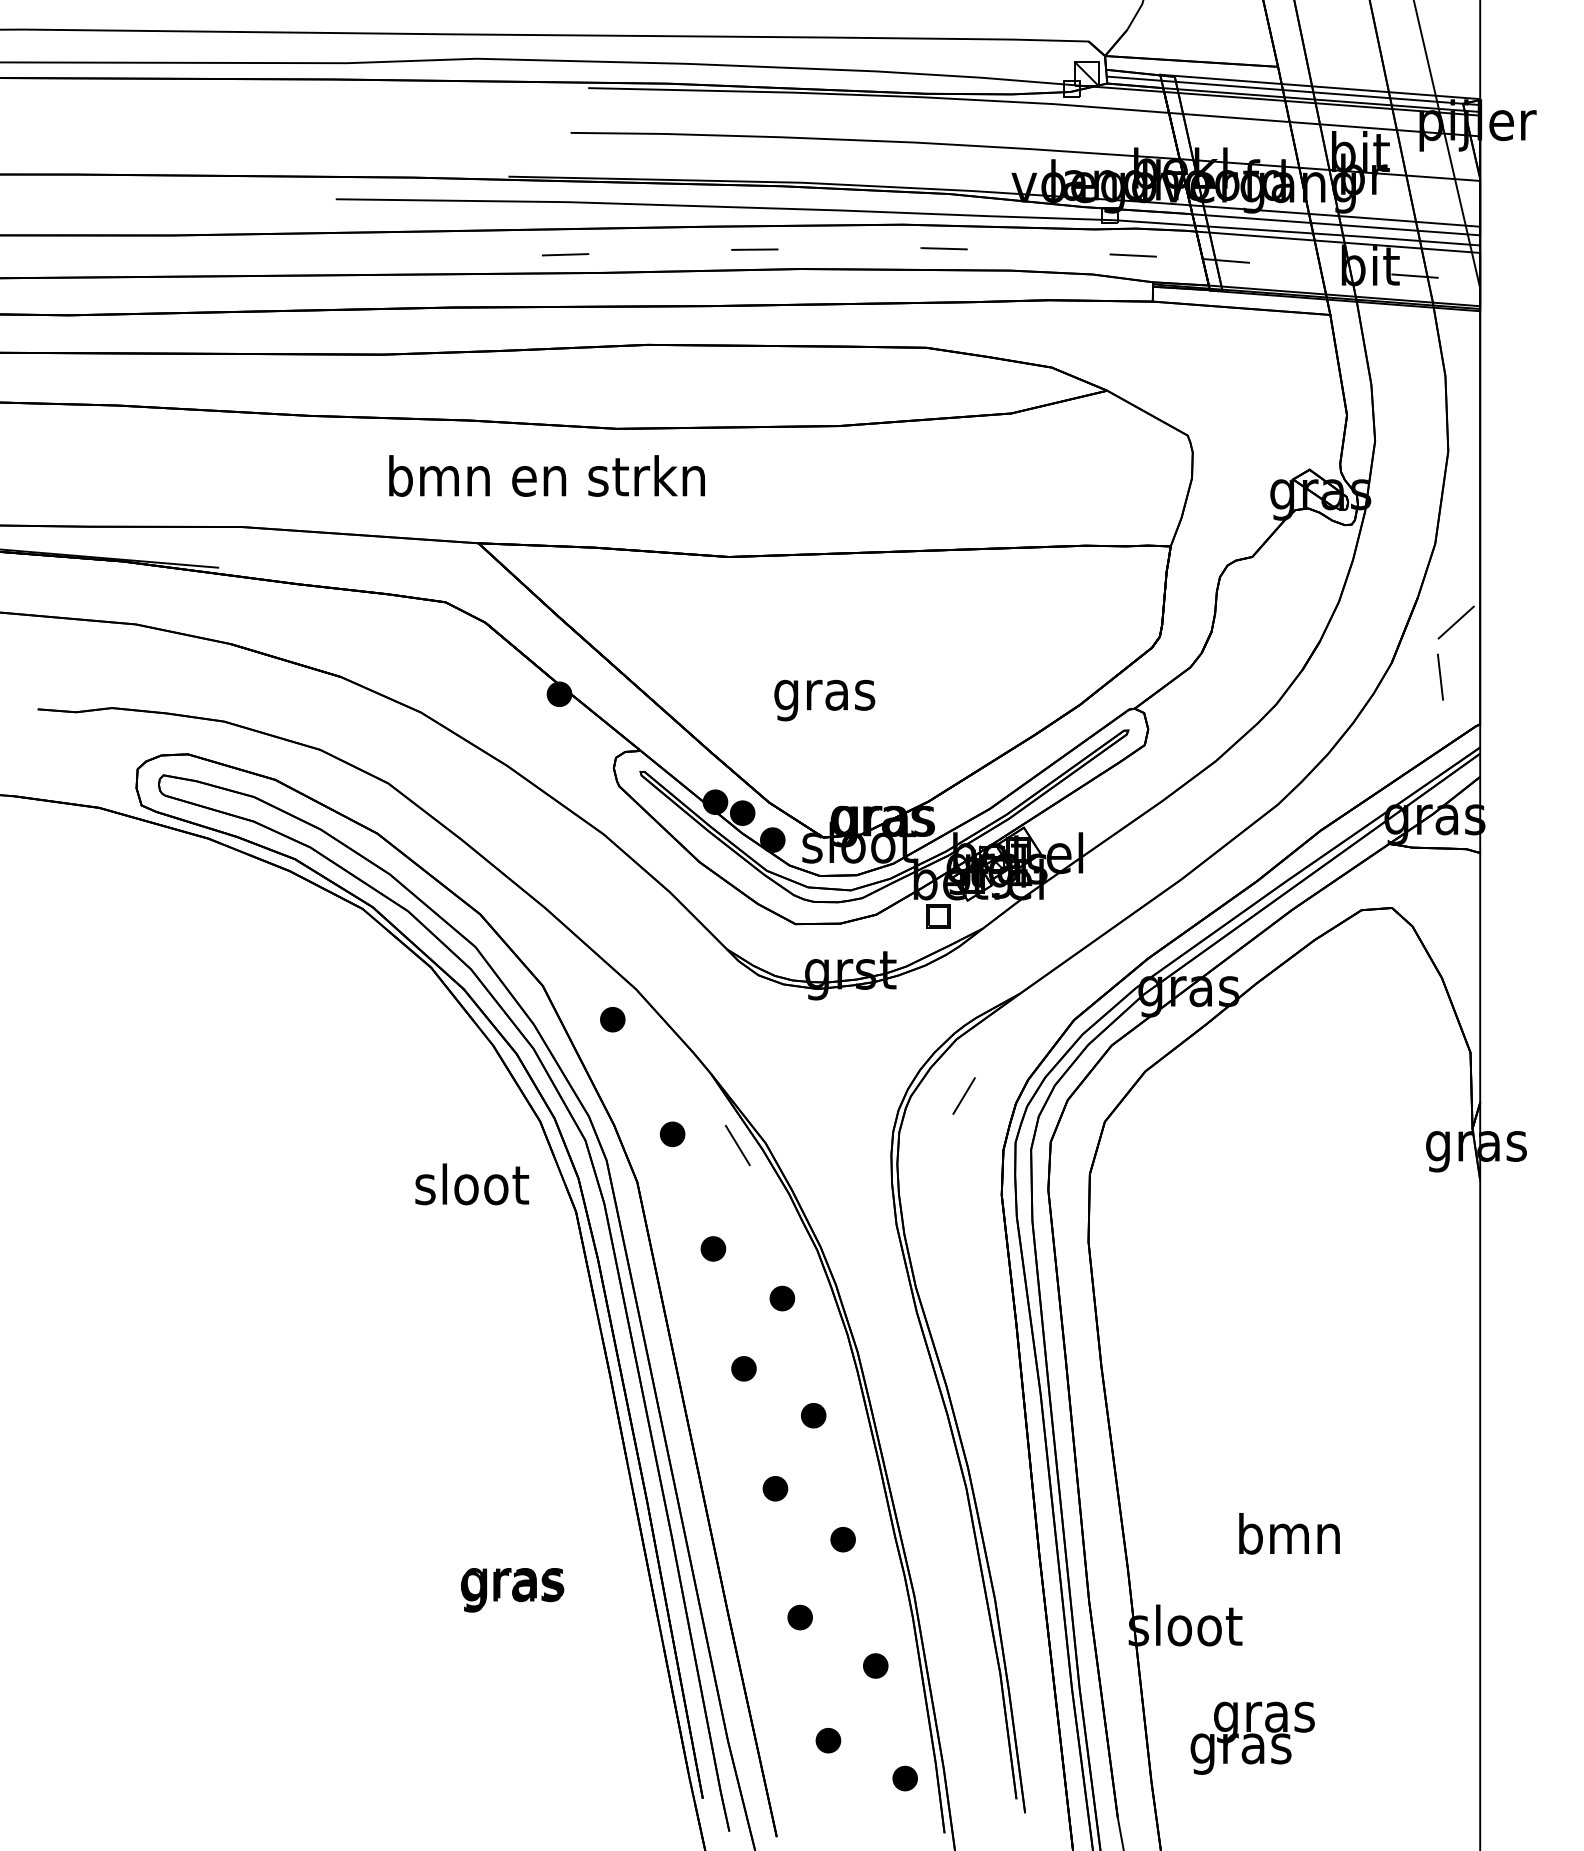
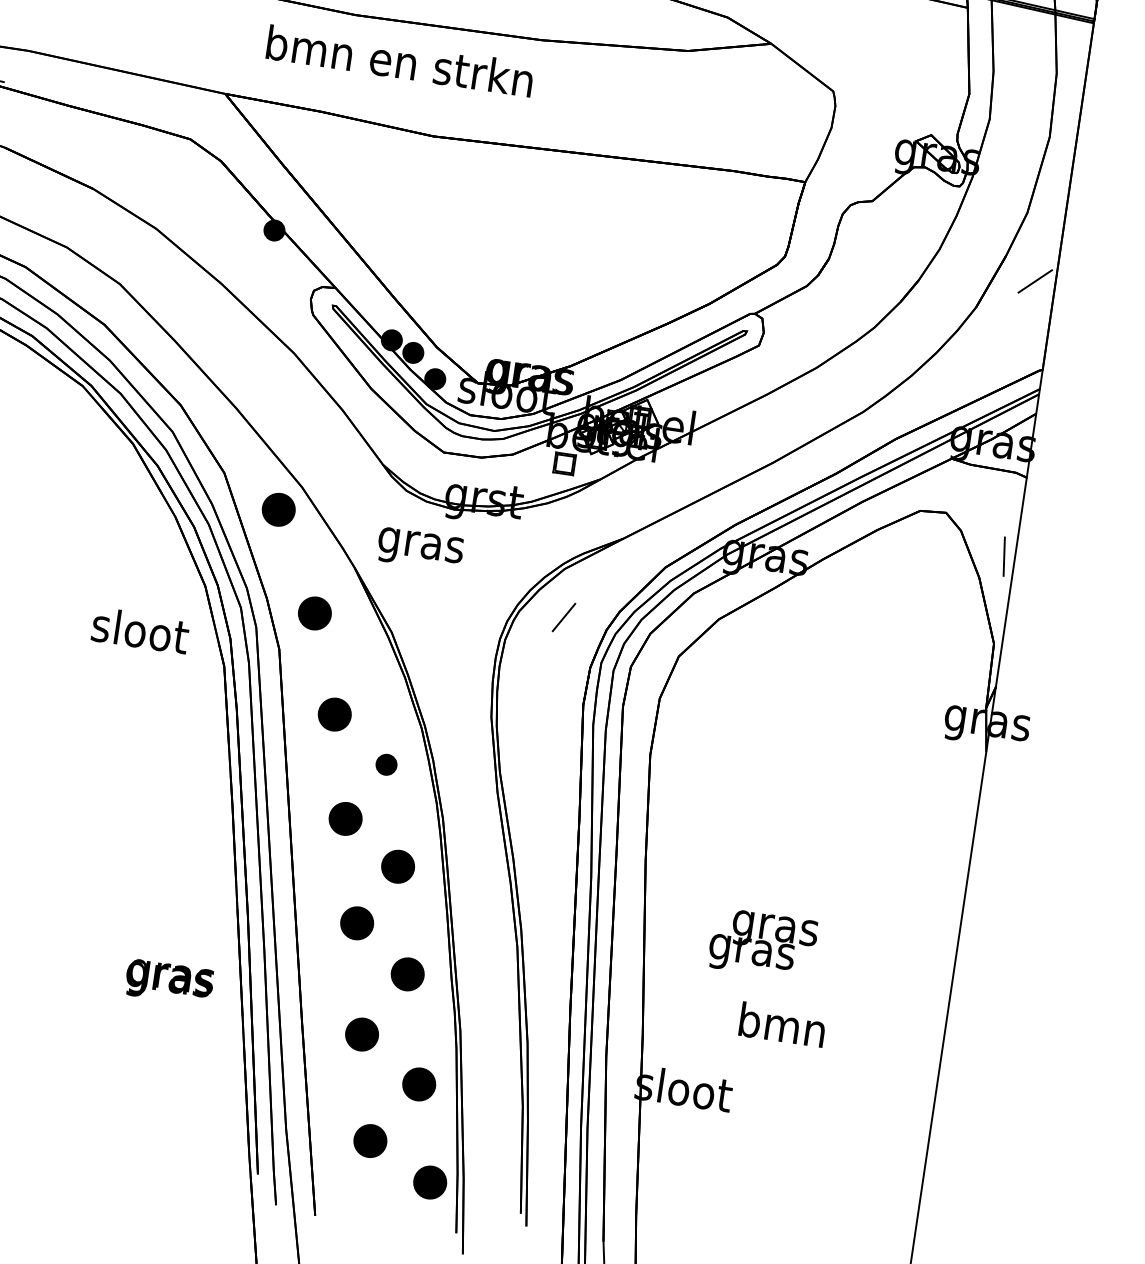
text: (546, 475) -> (399, 60), moved
line: (1440, 676) -> (1004, 556), moved
text: (824, 700) -> (420, 549), moved
part: (612, 1019) -> (278, 509), size x1.6
part: (672, 1134) -> (314, 613), size x1.6
line: (737, 1145) -> (367, 630), removed
part: (713, 1248) -> (334, 714), size x1.6
part: (743, 1368) -> (345, 818), size x1.6
part: (813, 1415) -> (398, 866), size x1.6
part: (775, 1488) -> (357, 923), size x1.6
part: (842, 1539) -> (407, 974), size x1.6
text: (512, 1590) -> (169, 982), moved
part: (799, 1617) -> (361, 1034), size x1.6
part: (875, 1665) -> (419, 1084), size x1.6
text: (1252, 1737) -> (762, 943), moved
part: (828, 1740) -> (370, 1141), size x1.6
part: (904, 1778) -> (429, 1182), size x1.6

